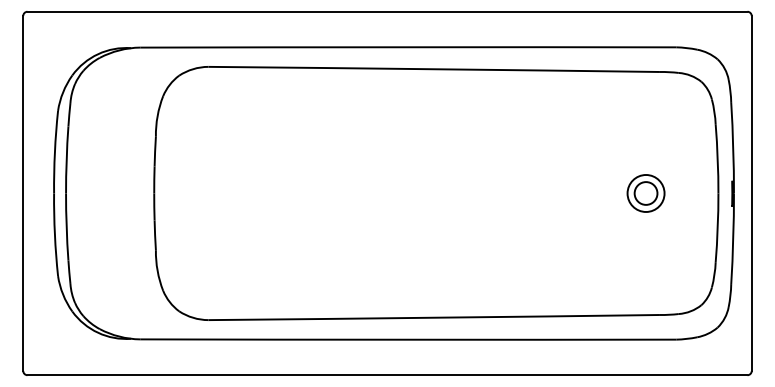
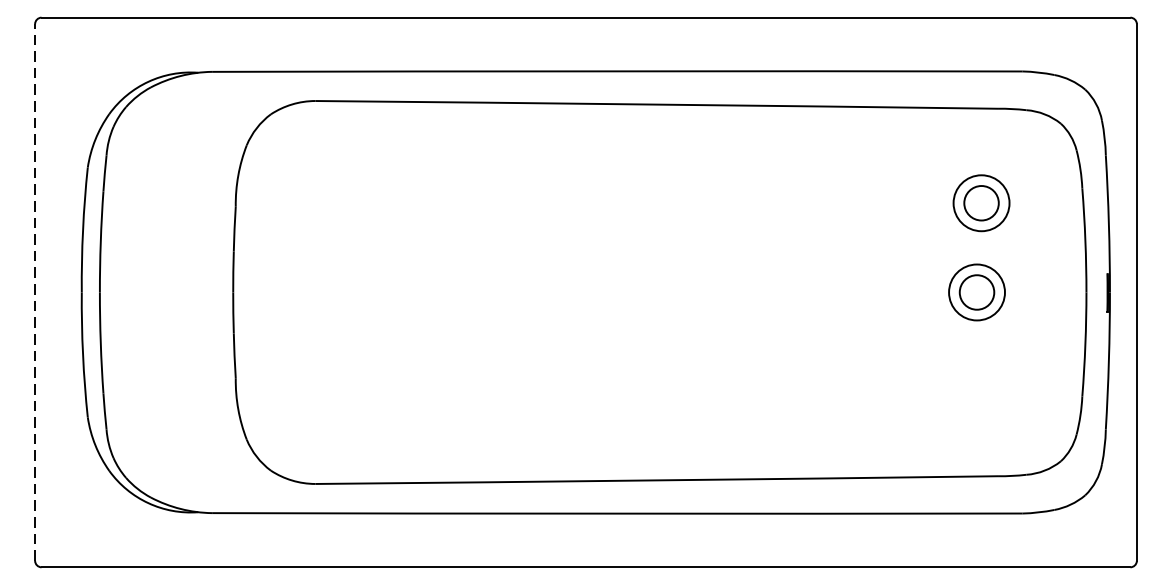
part: (648, 134) -> (980, 203), added
line: (23, 192) -> (35, 290), solid -> dashed

